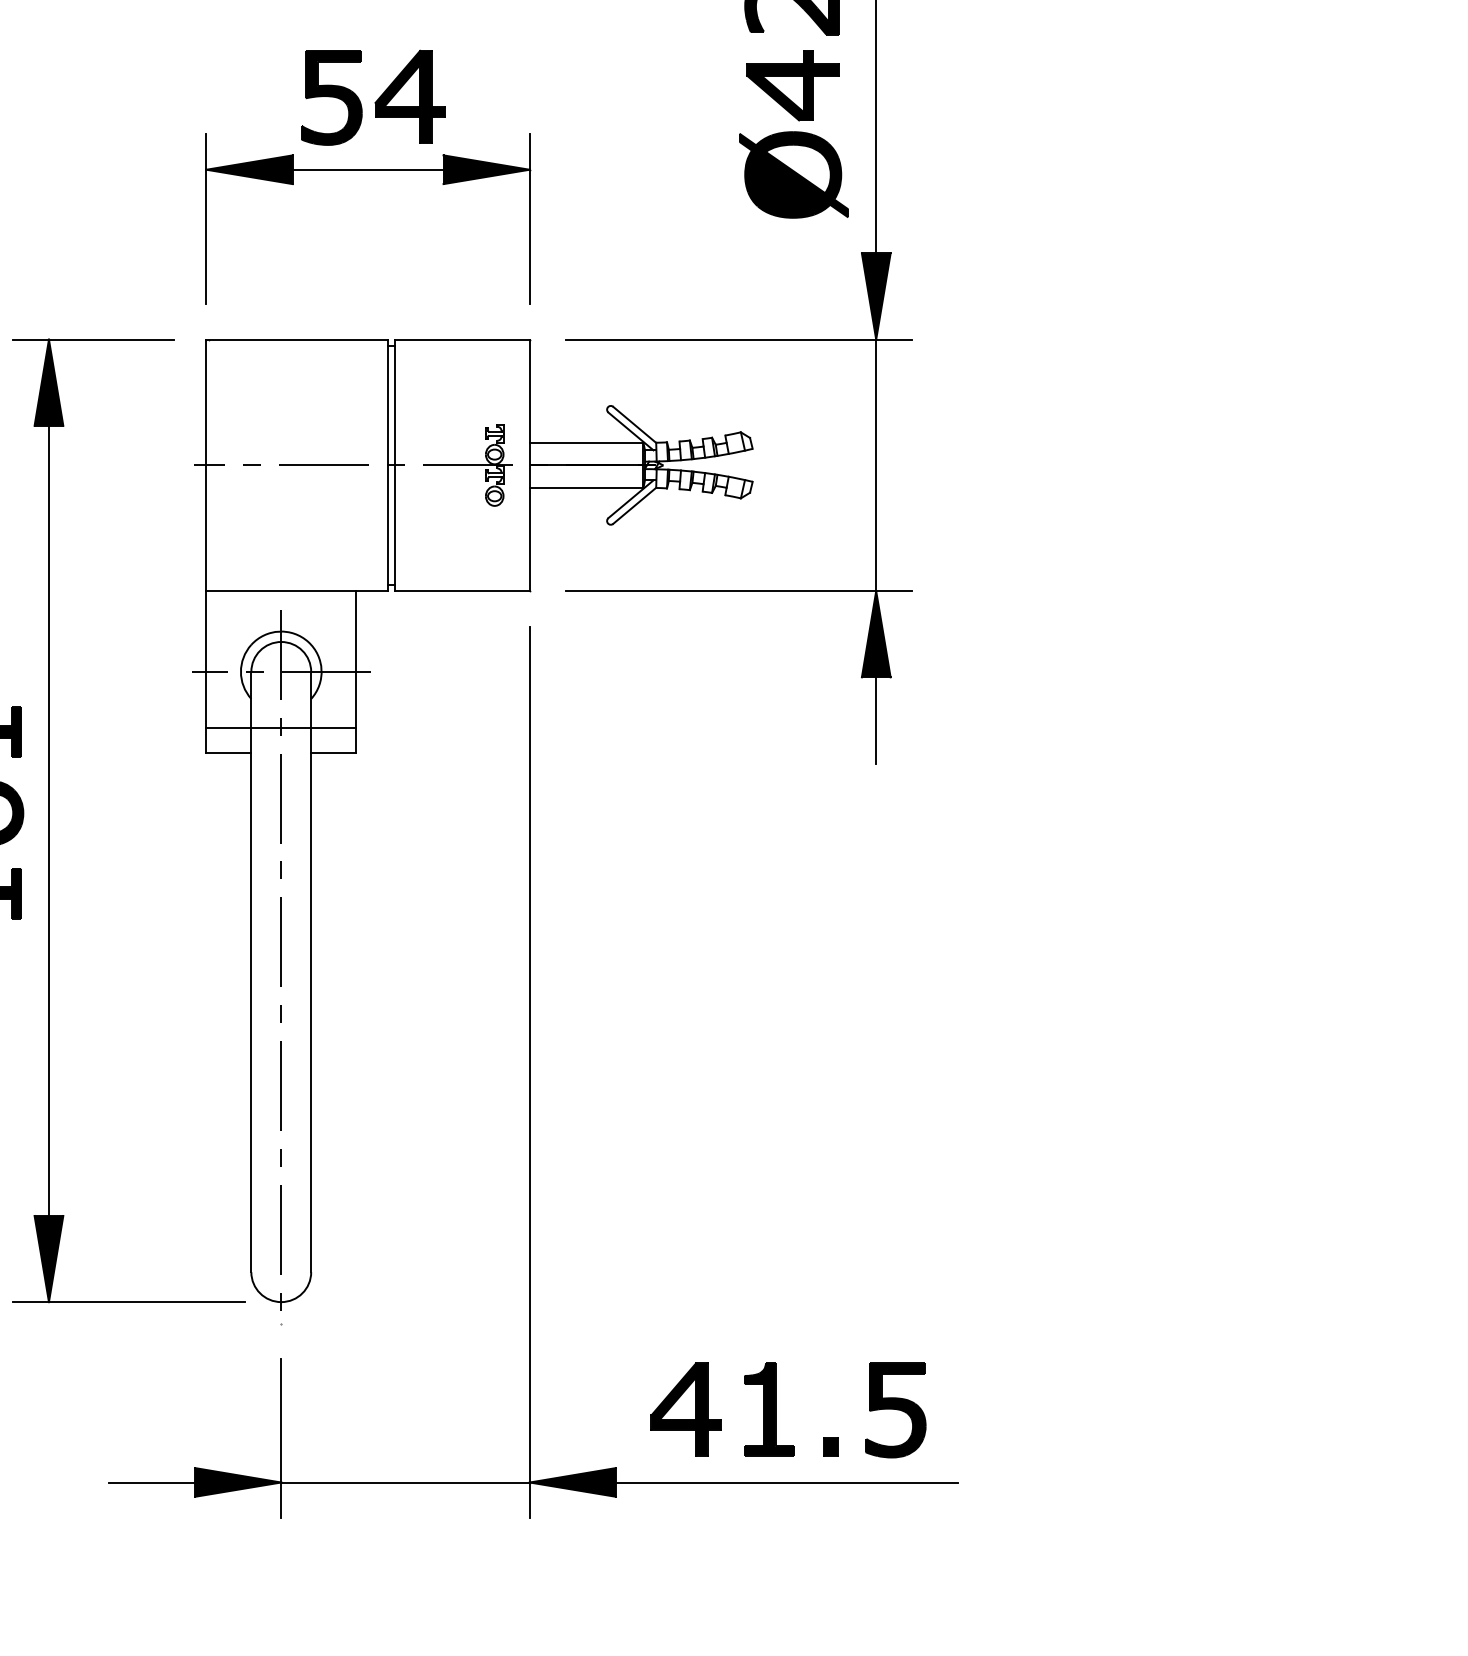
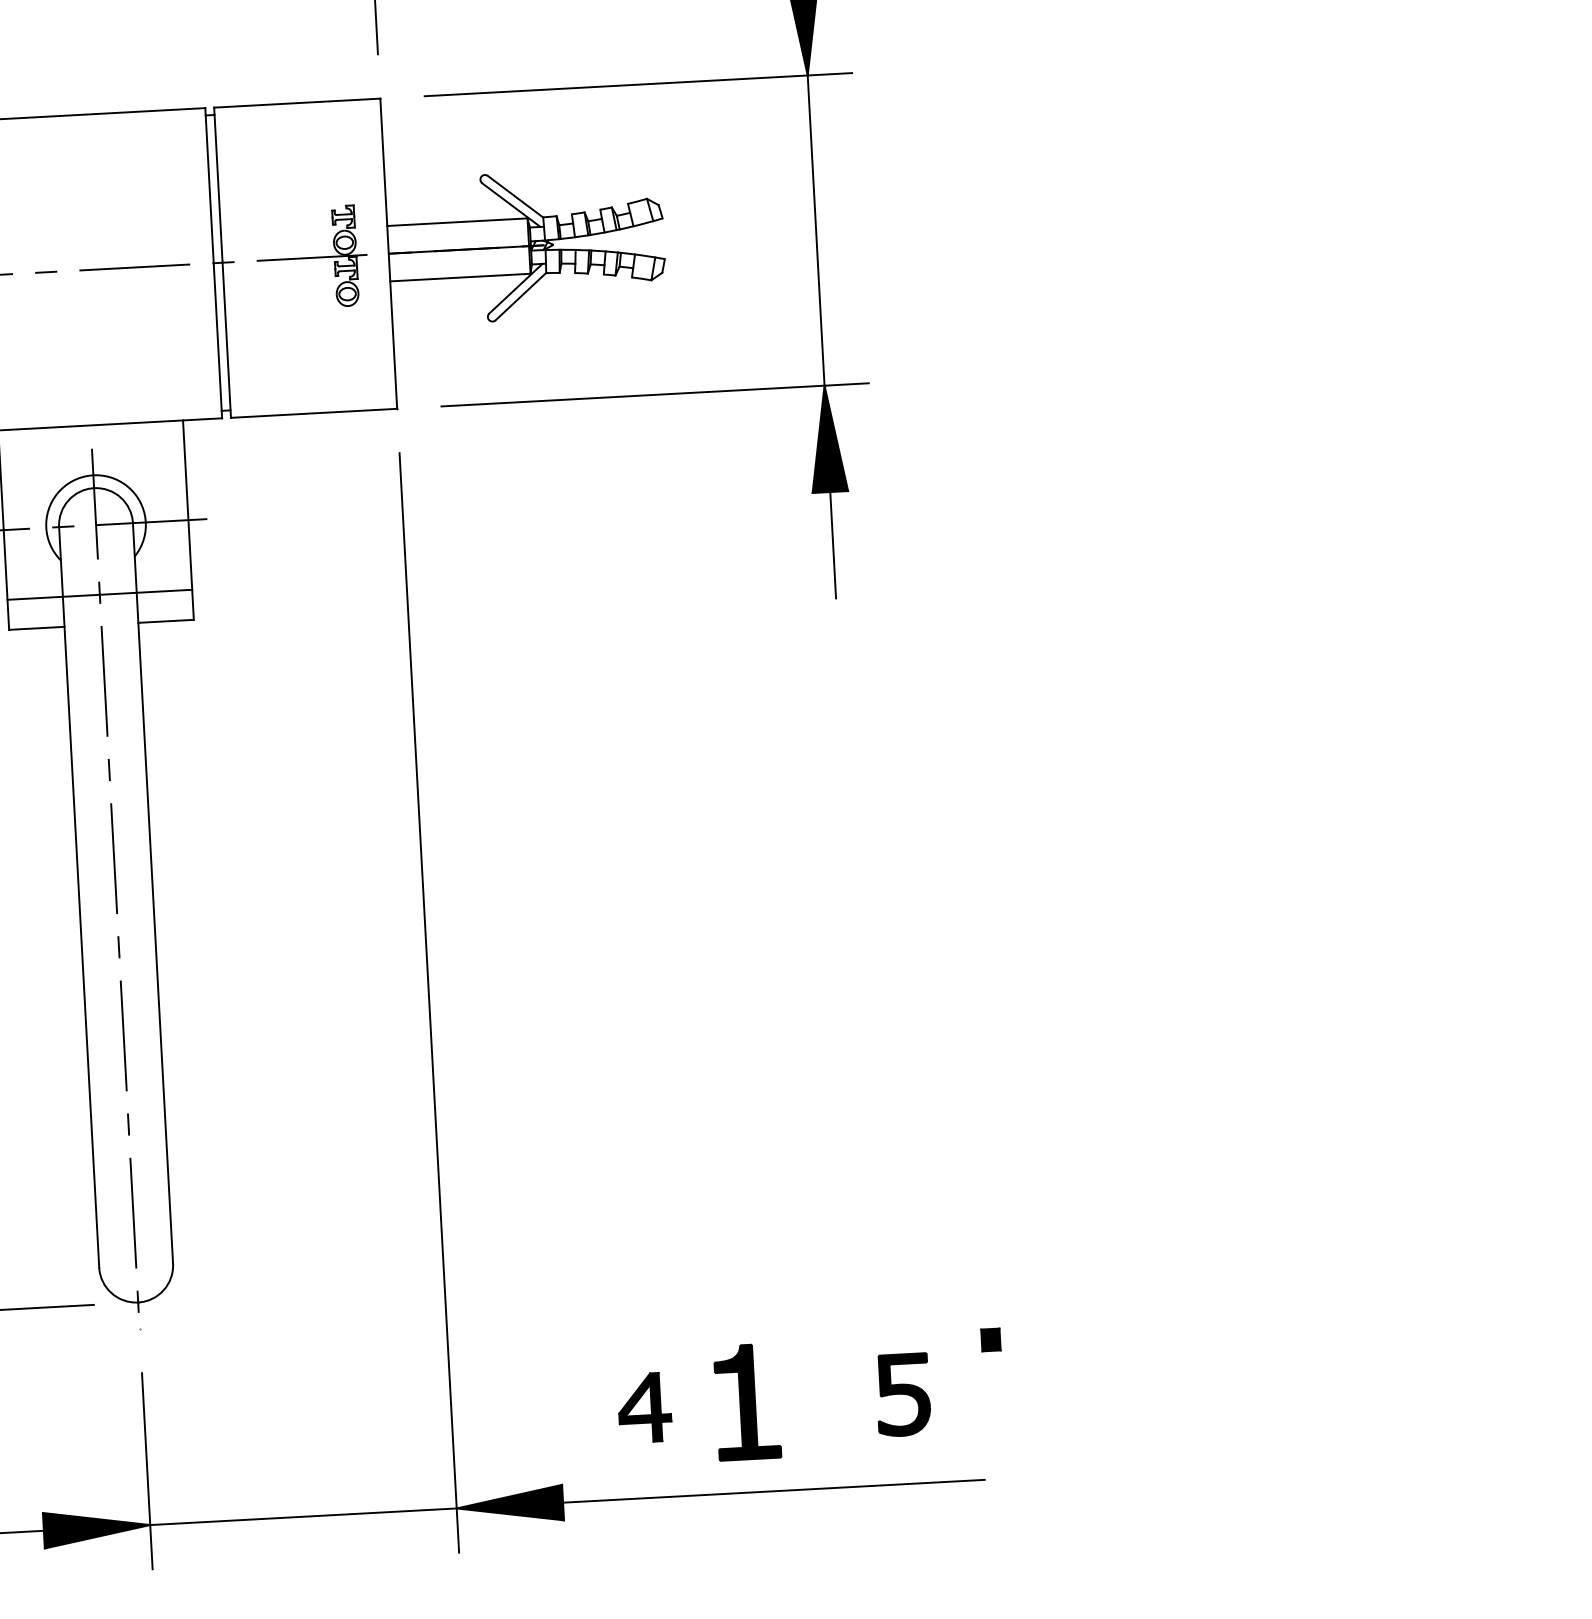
part: (685, 1409) -> (643, 1407), size x0.6
part: (895, 1410) -> (903, 1395), size x0.7
part: (830, 1446) -> (990, 1339), moved

